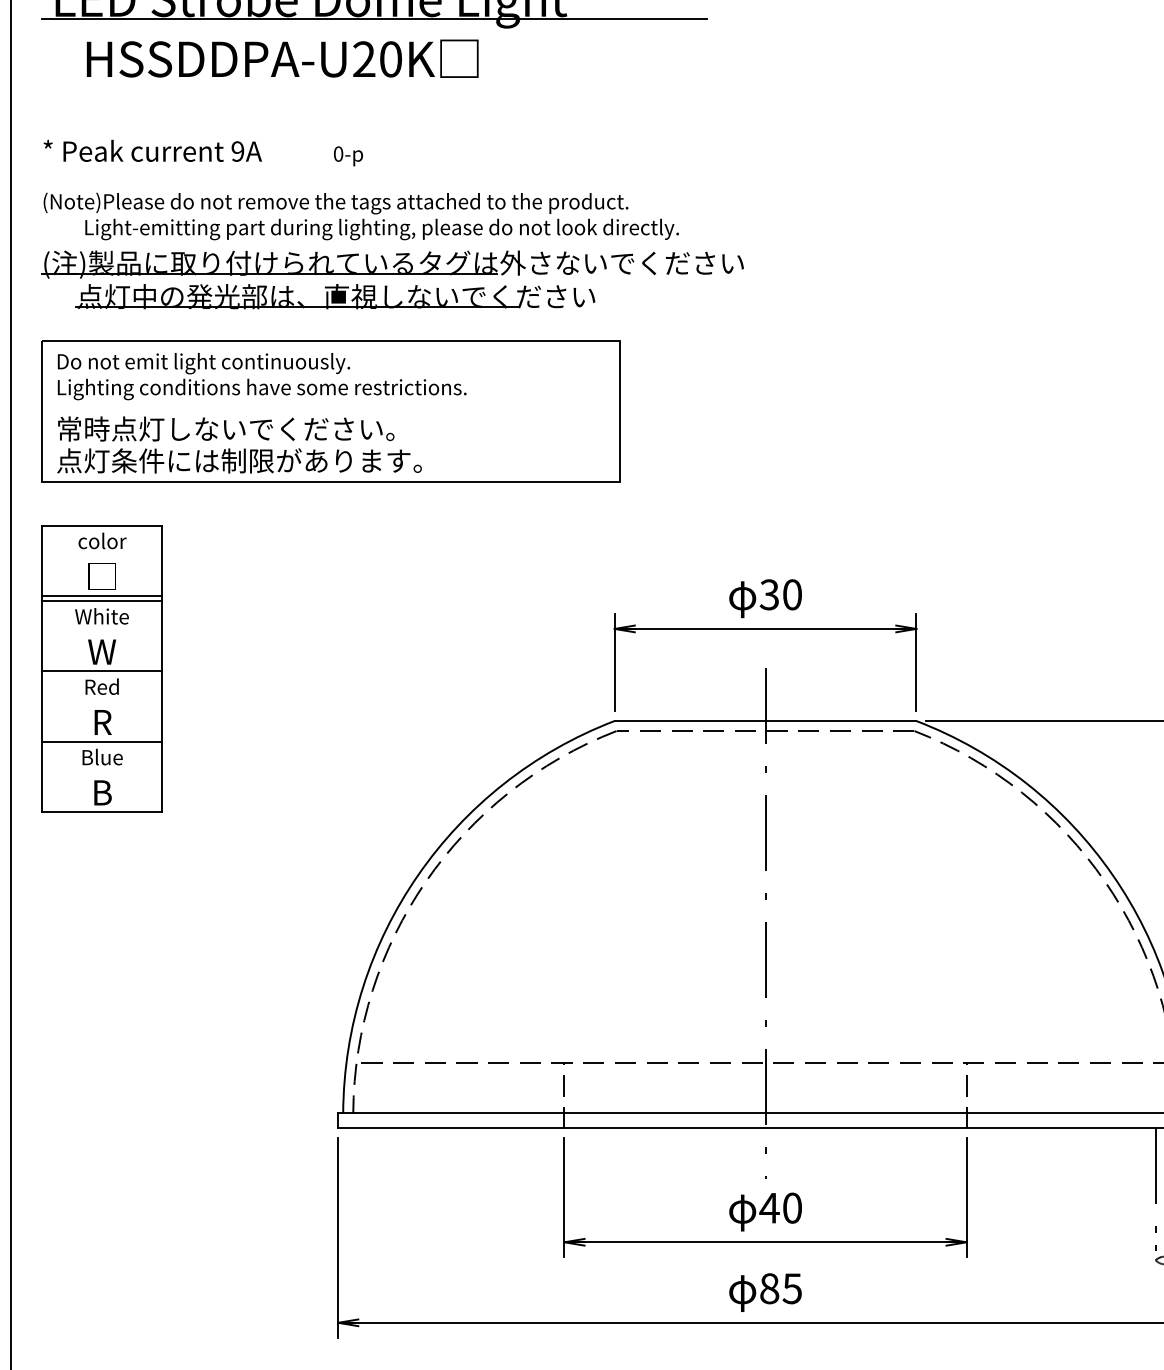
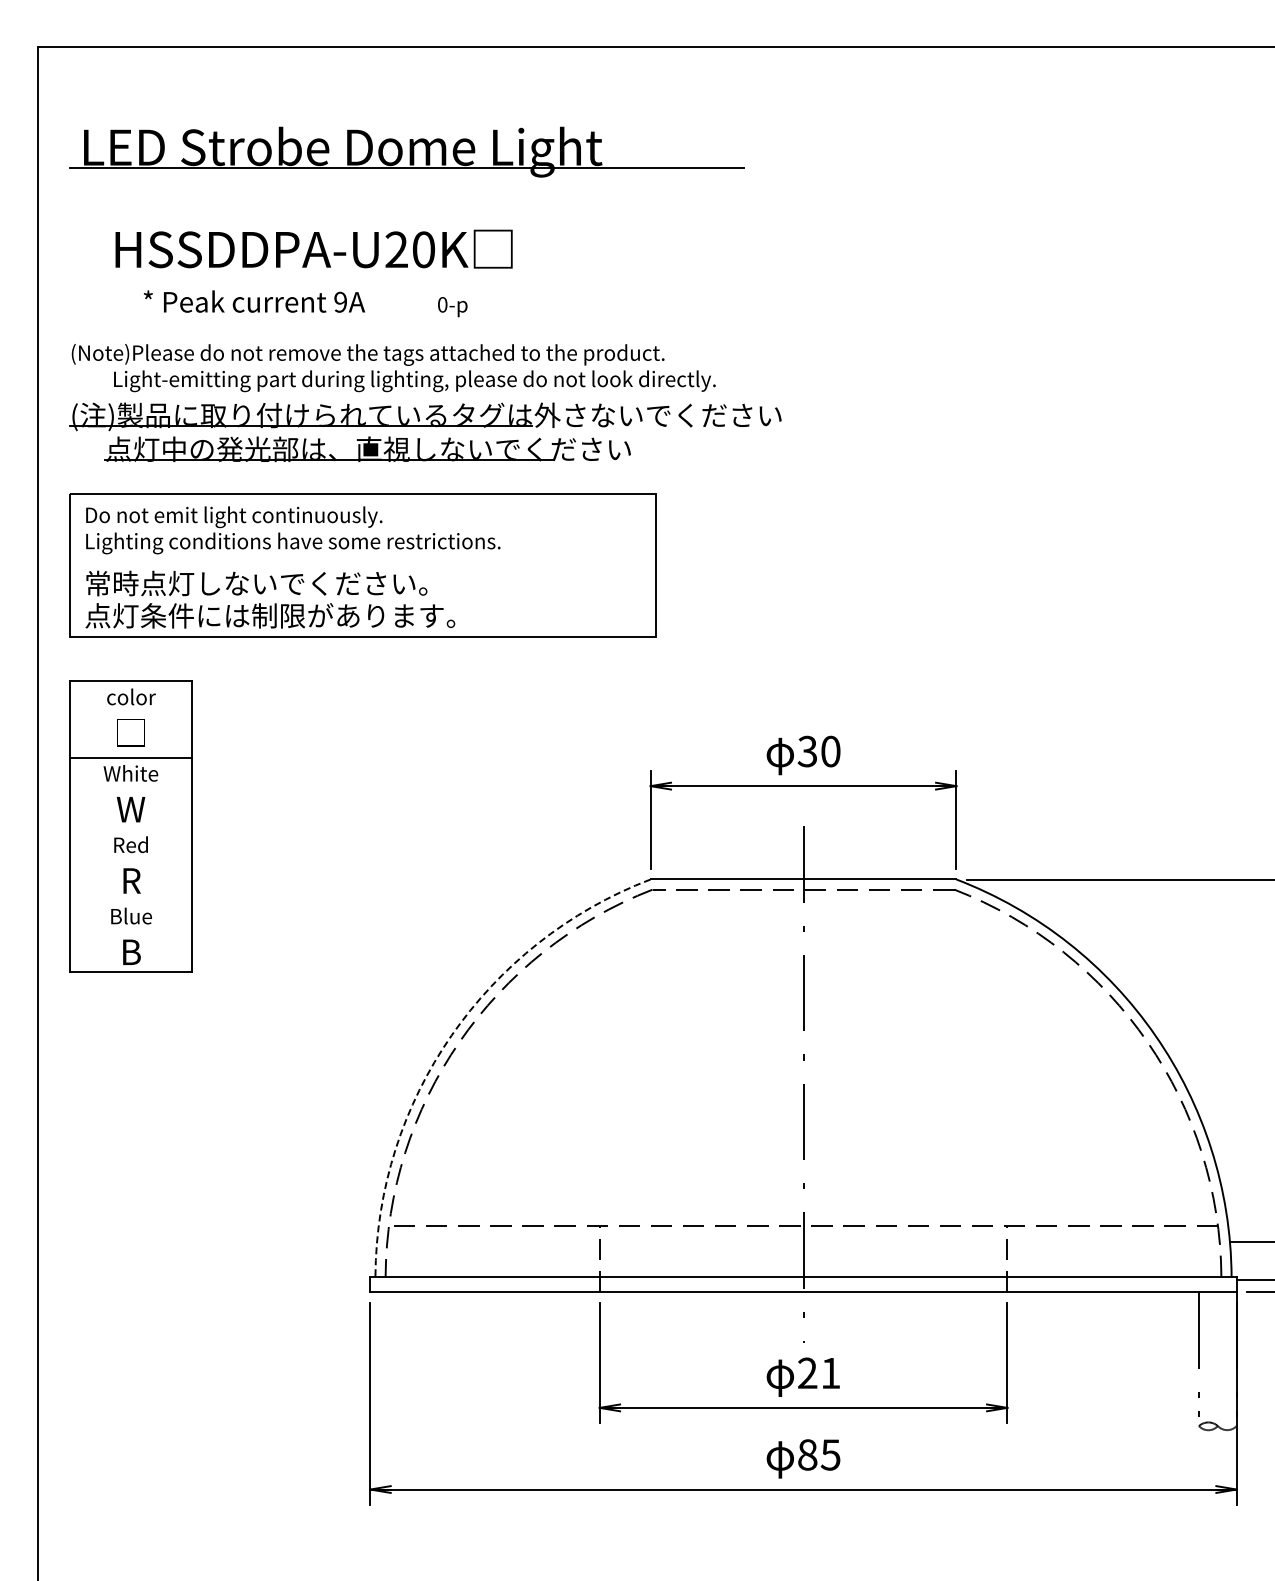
text: (282, 58) -> (313, 248), moved
text: (203, 152) -> (305, 303), moved
line: (101, 595) -> (130, 752), removed
line: (101, 671) -> (130, 829), removed
line: (101, 741) -> (130, 900), removed
arc: (418, 874) -> (451, 1035), solid -> dashed
text: (780, 1208) -> (818, 1373), 40 -> 21

